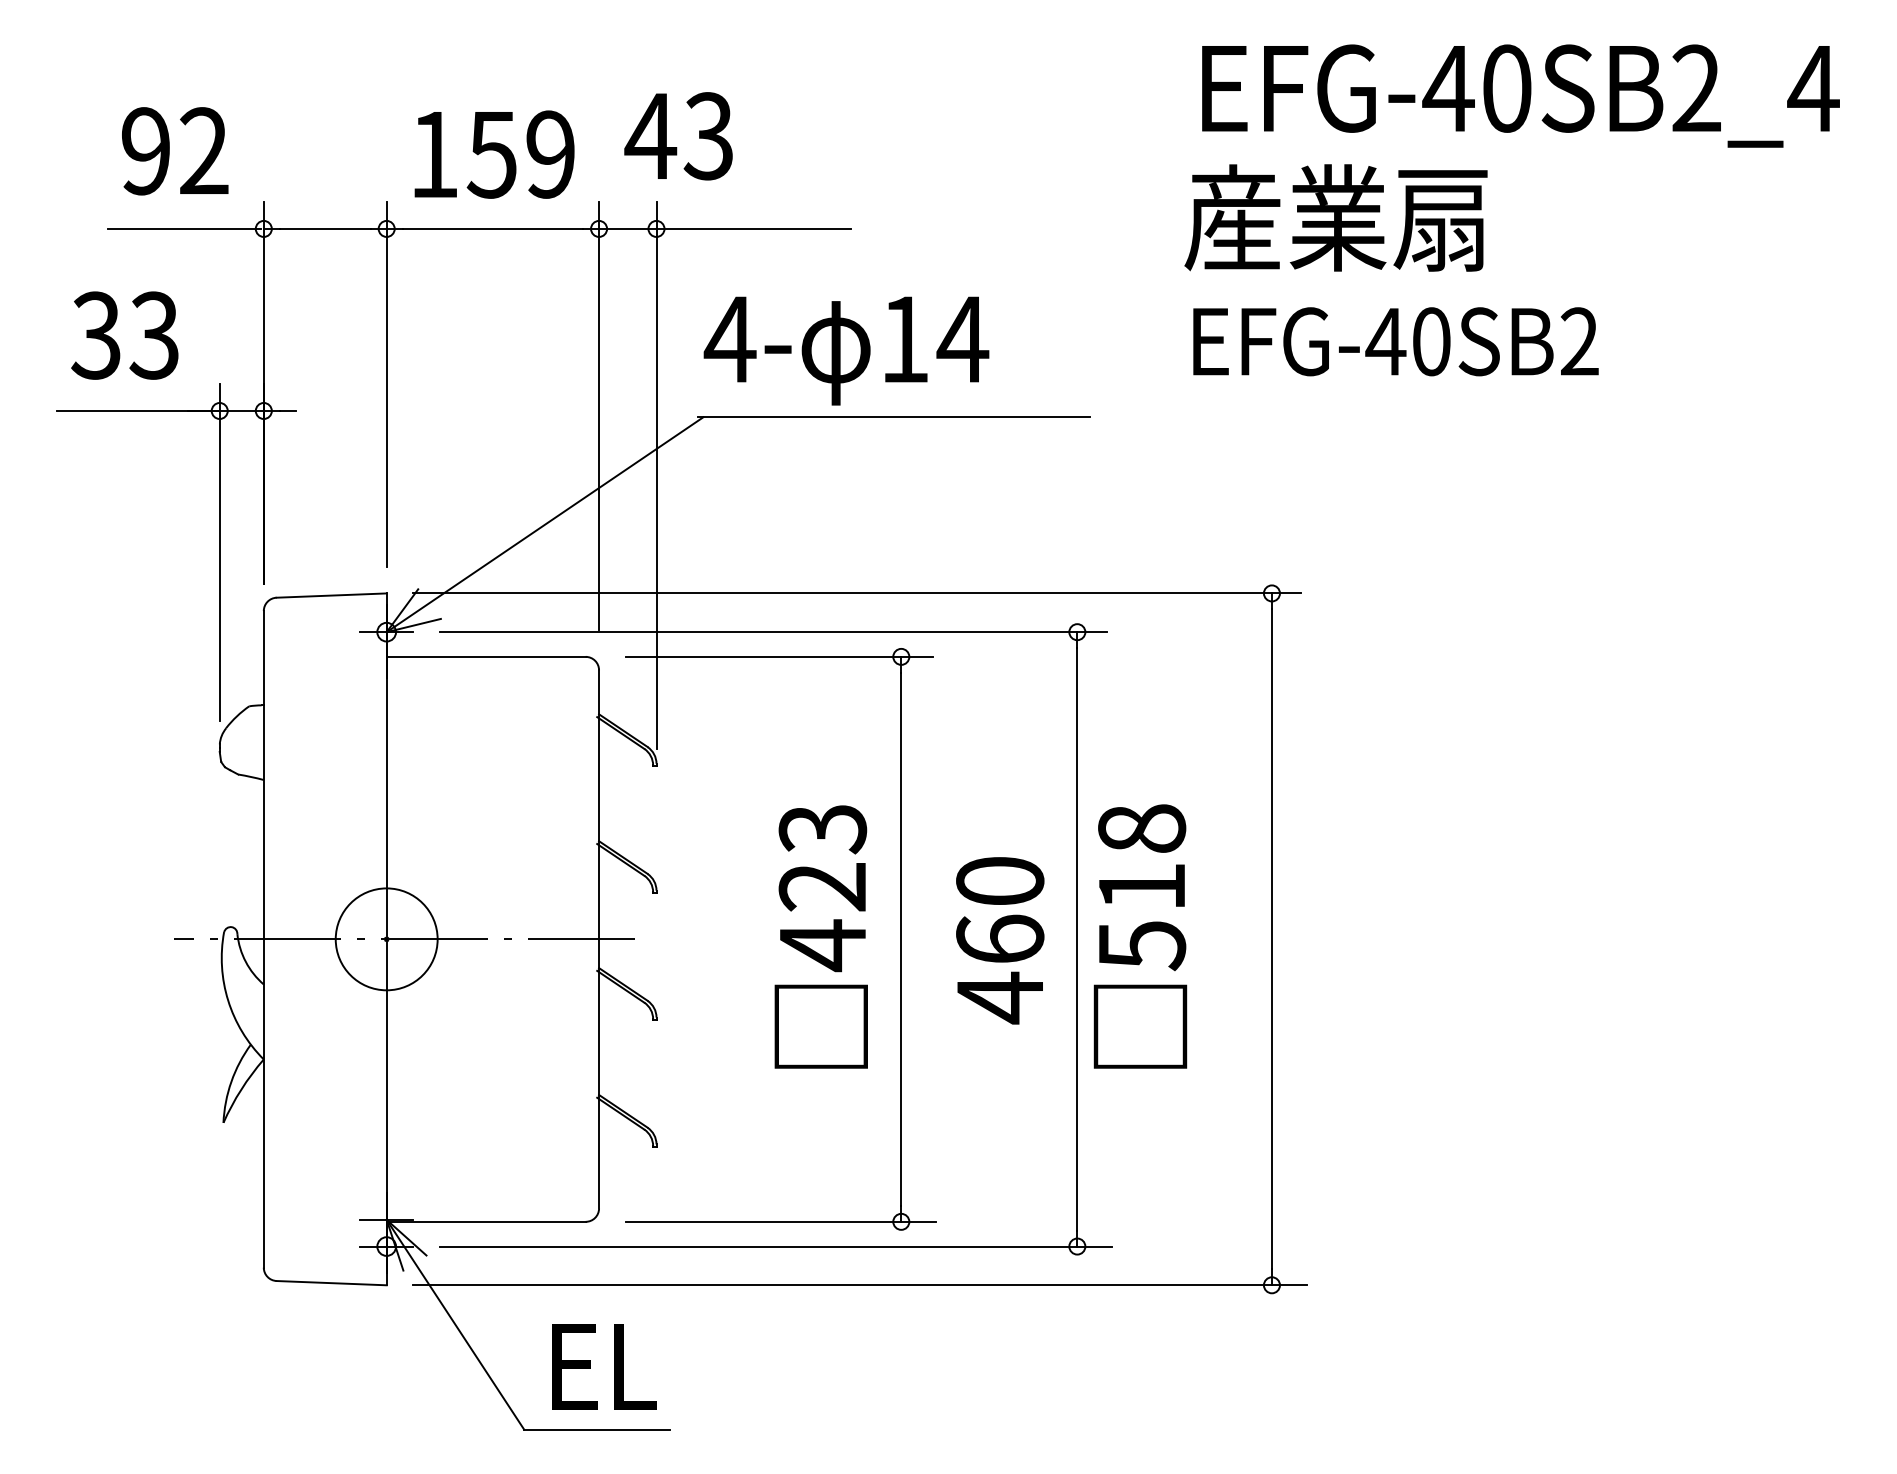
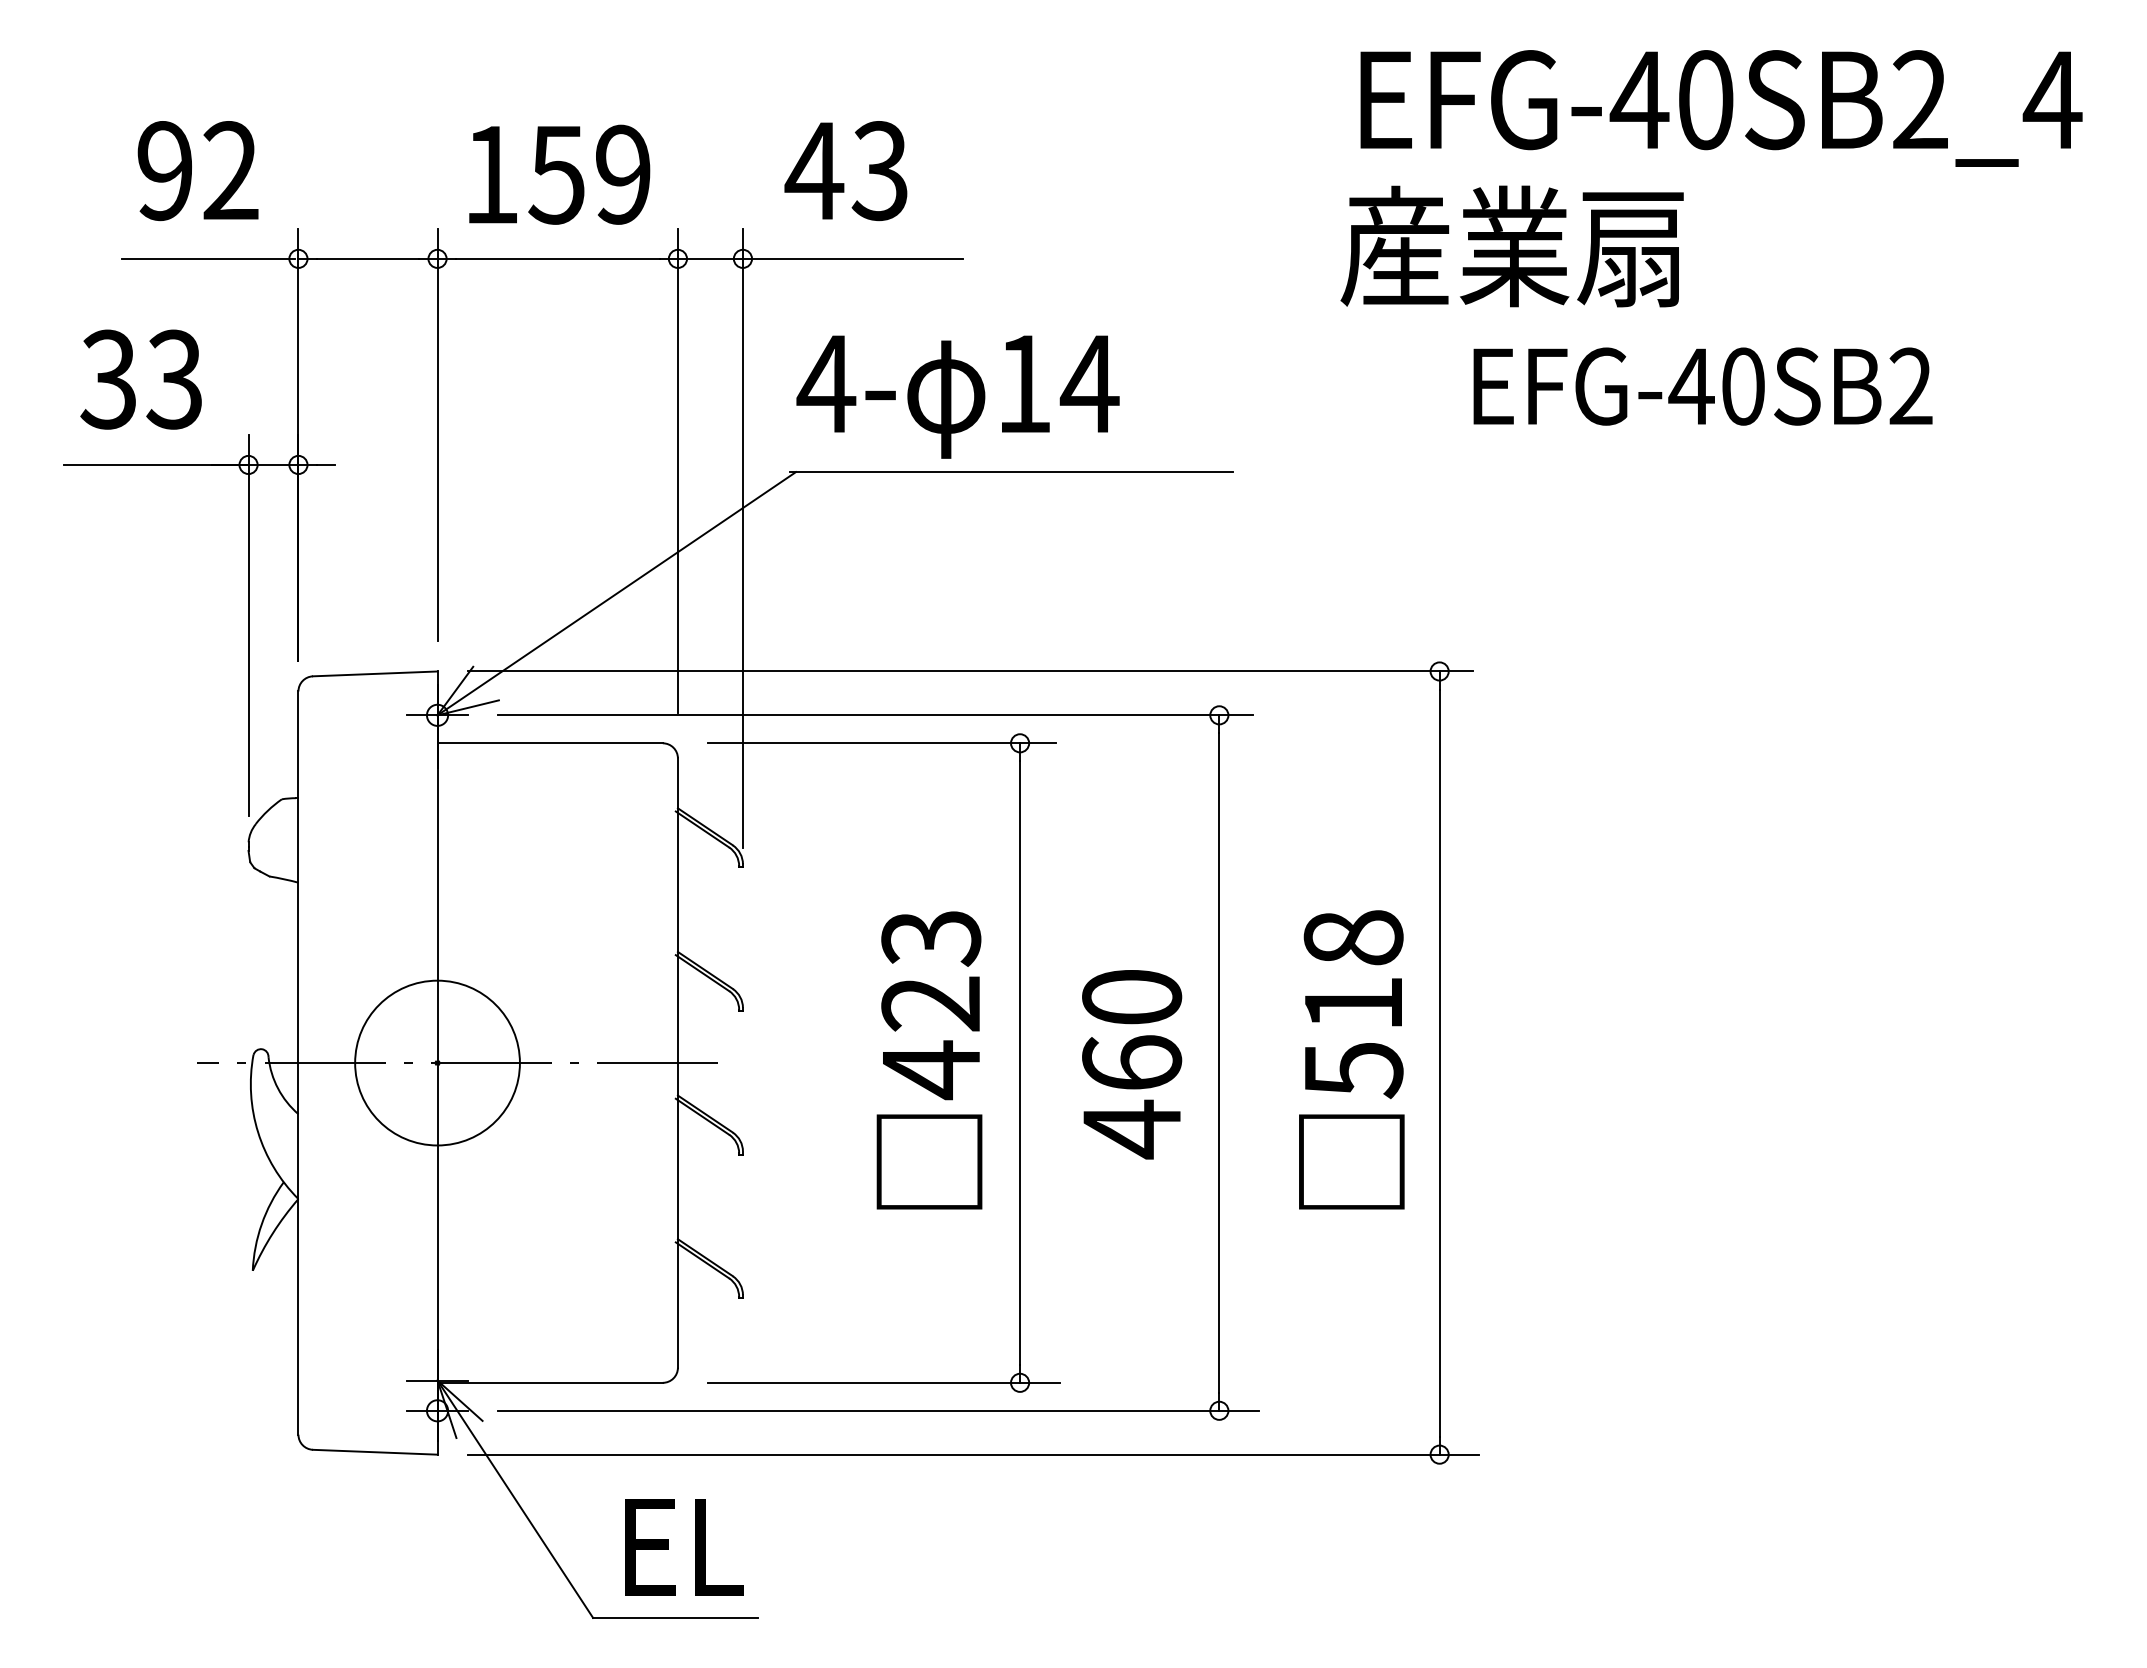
text: (678, 136) -> (845, 171), moved
text: (1395, 341) -> (1702, 386), moved
text: (1140, 936) -> (1351, 1059), moved
circle: (386, 938) -> (437, 1062), size x1.43

